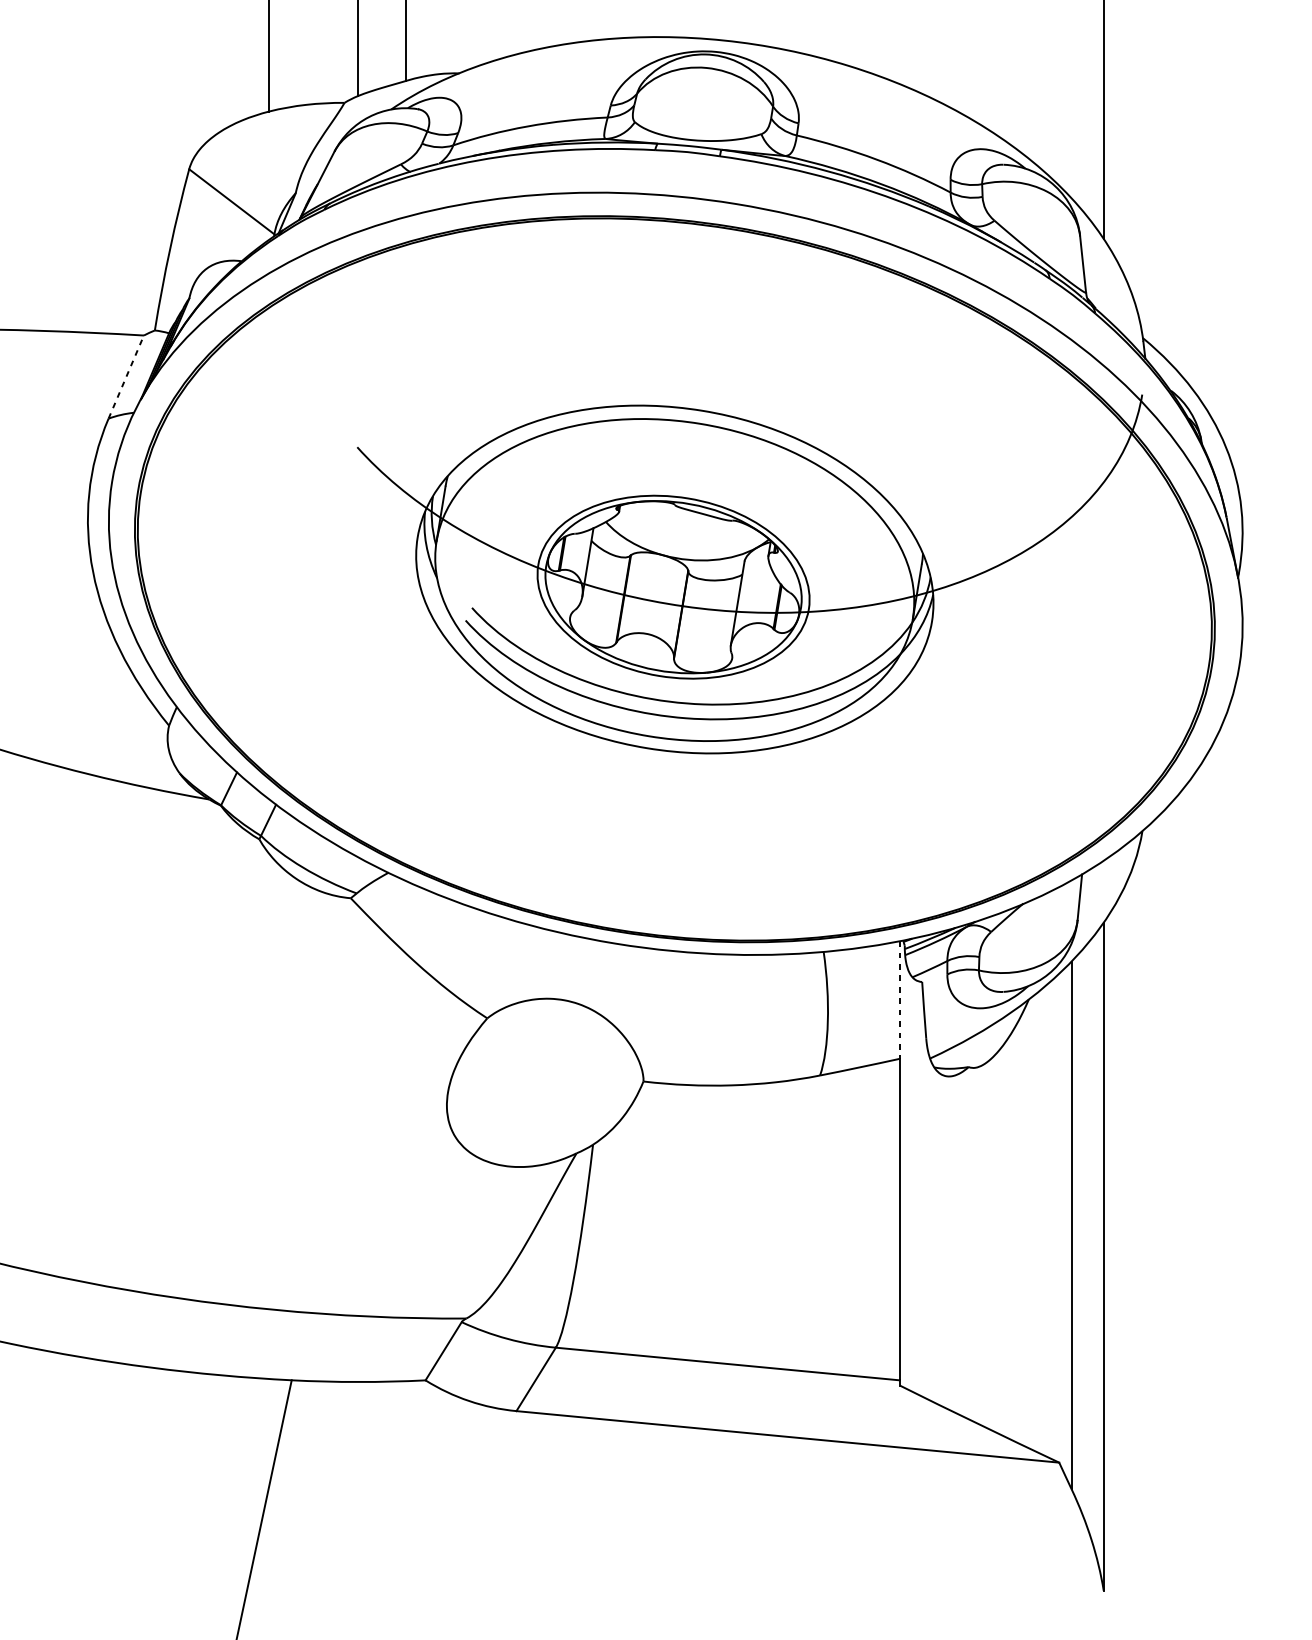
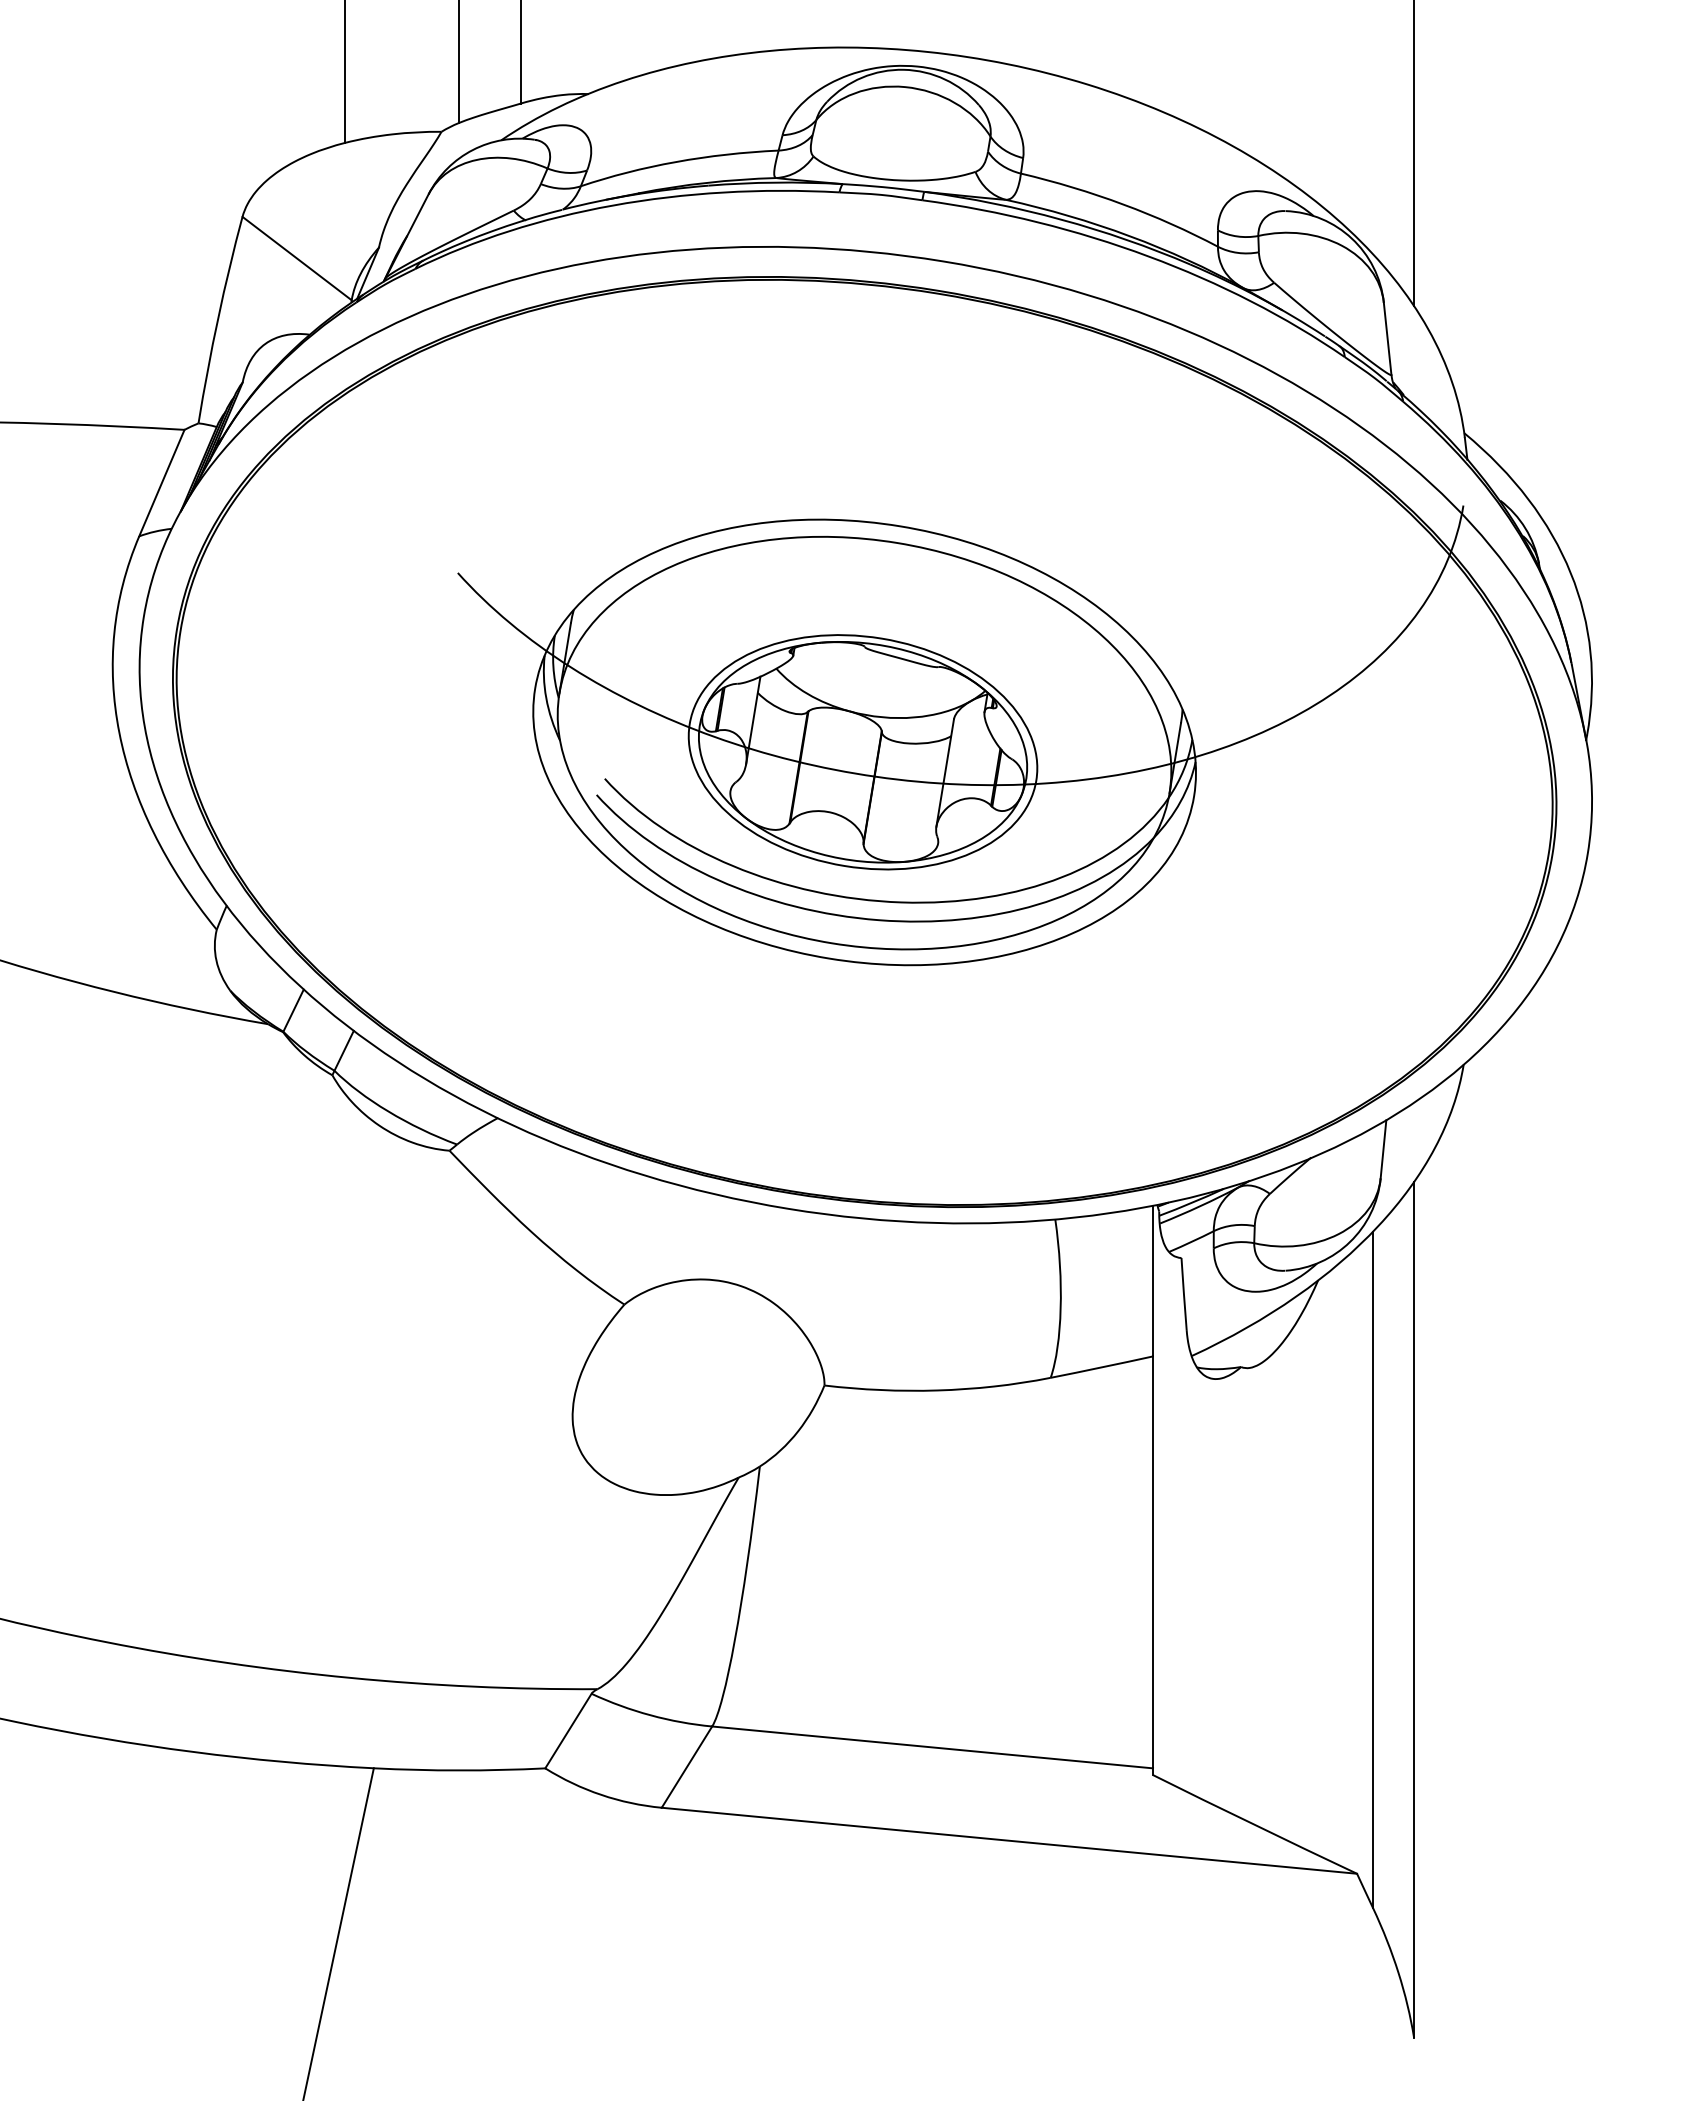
line: (125, 377) -> (161, 483), dashed -> solid
line: (900, 1000) -> (1153, 1281), dashed -> solid

